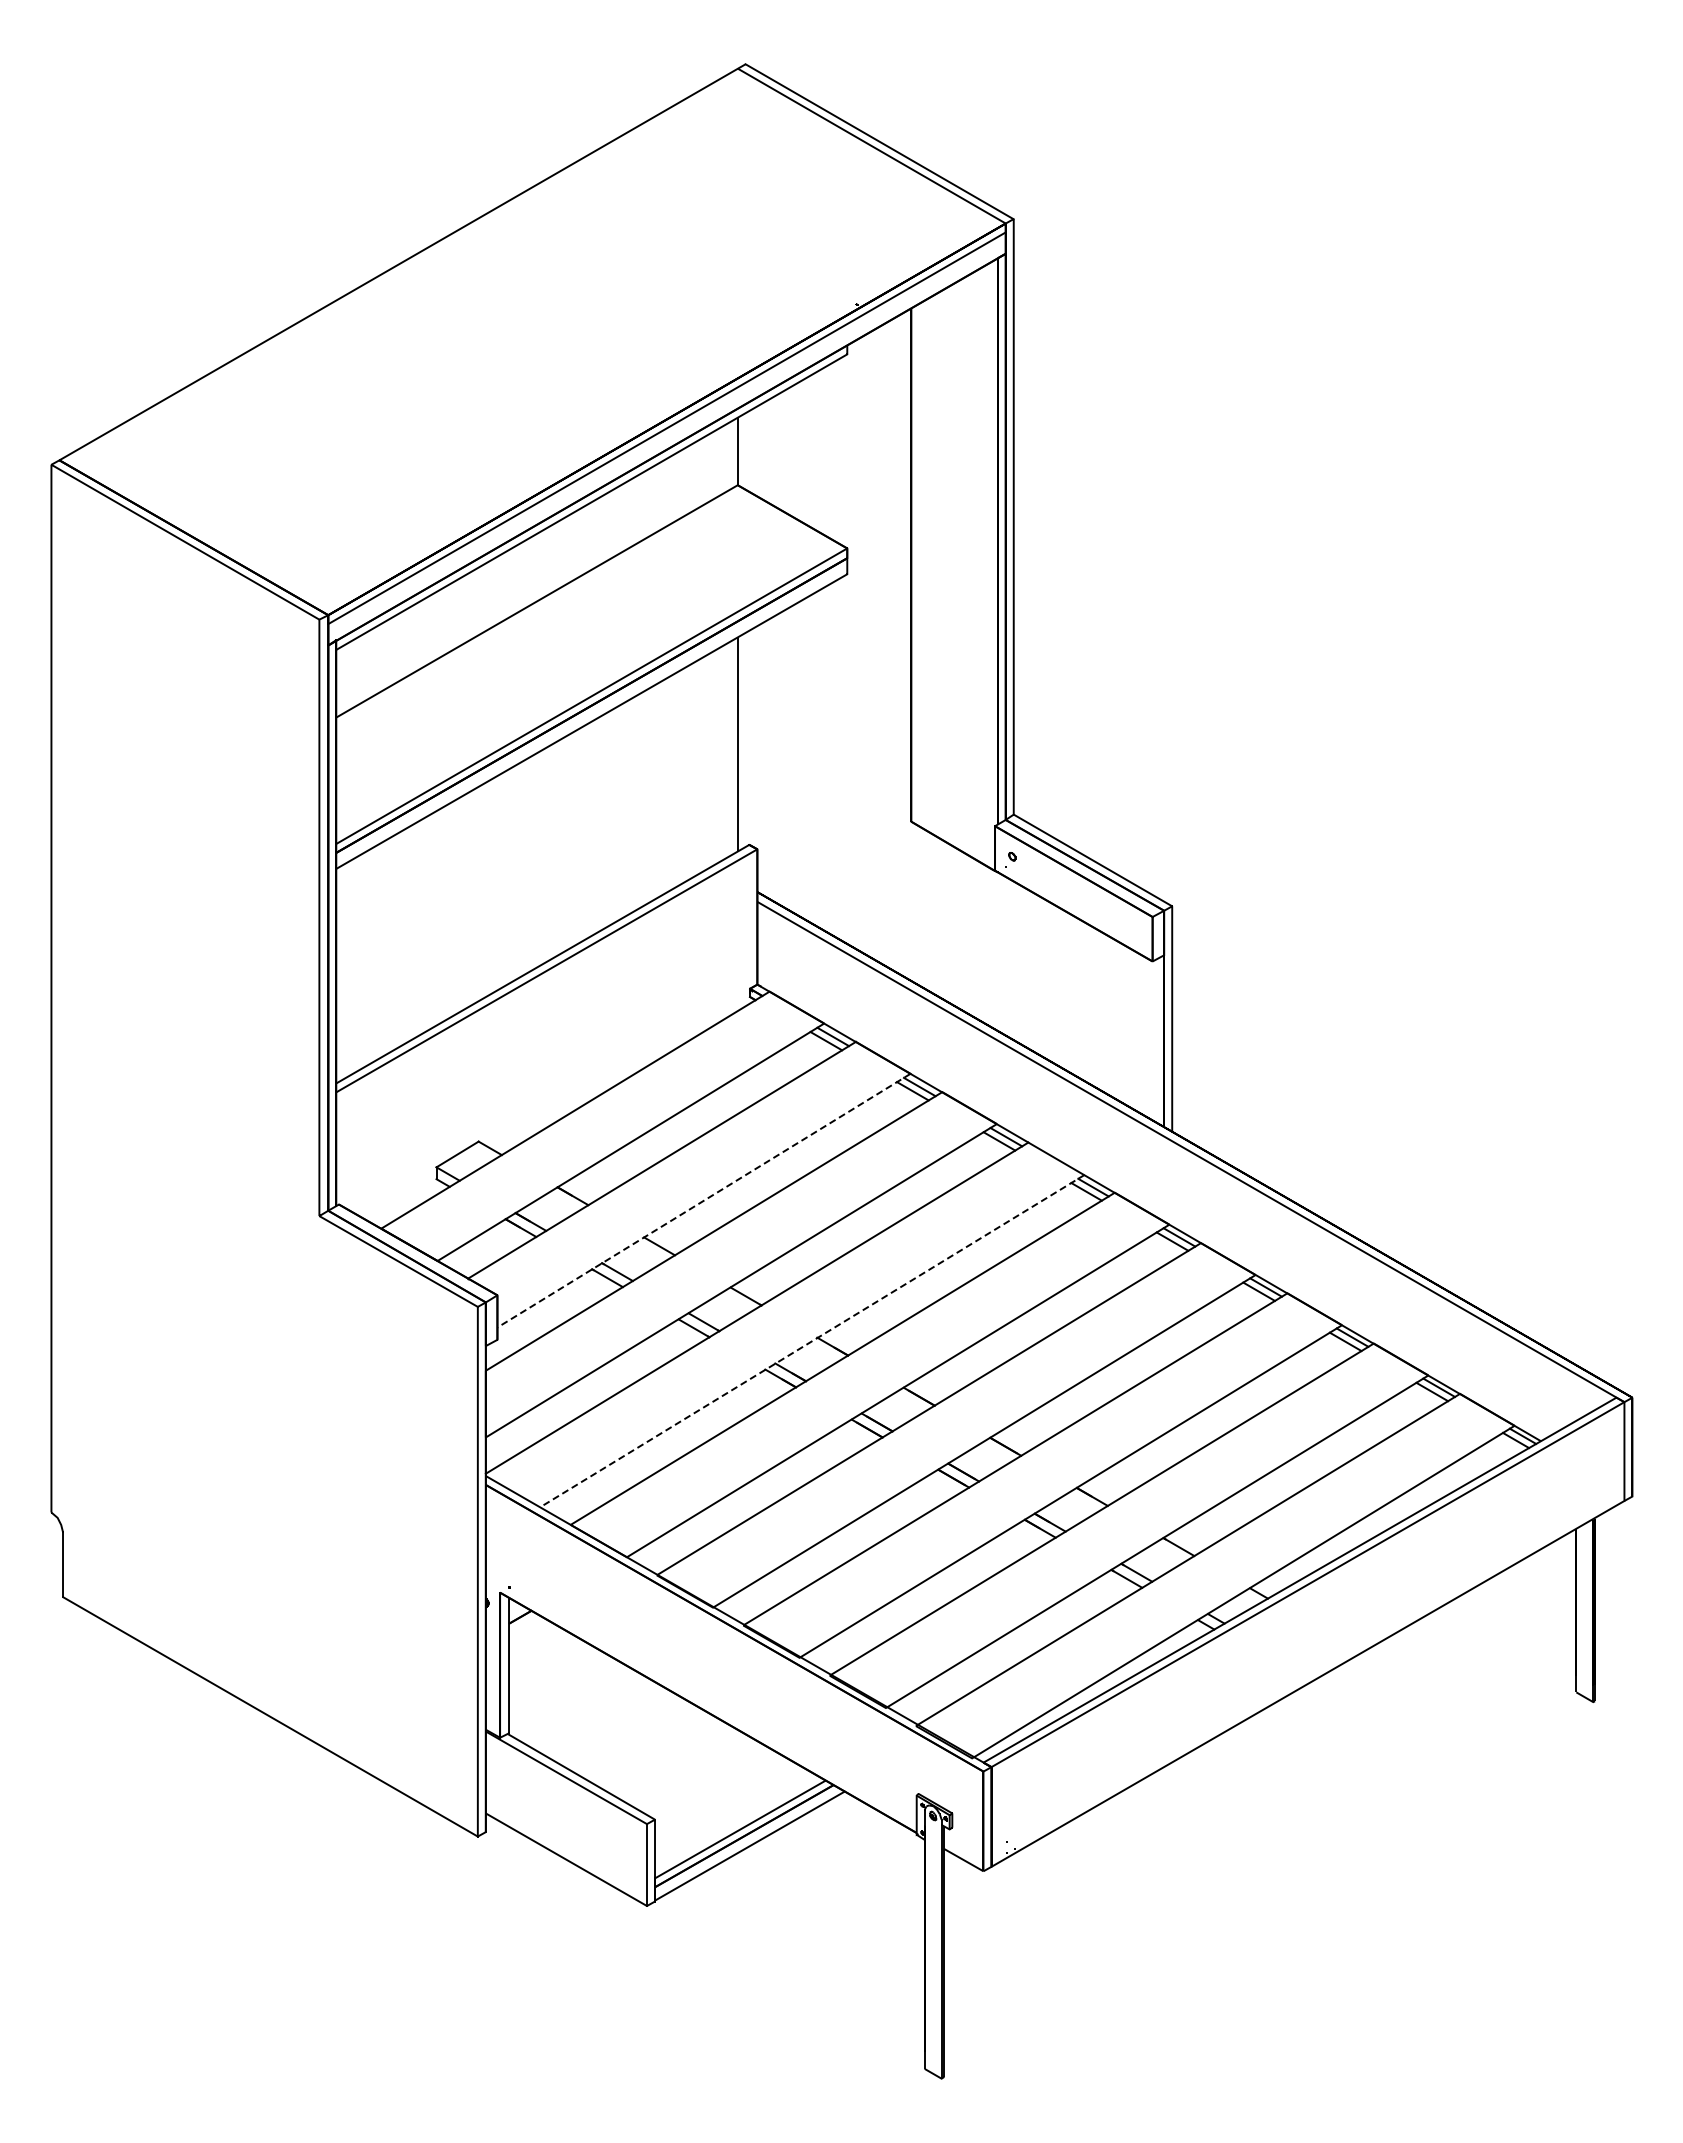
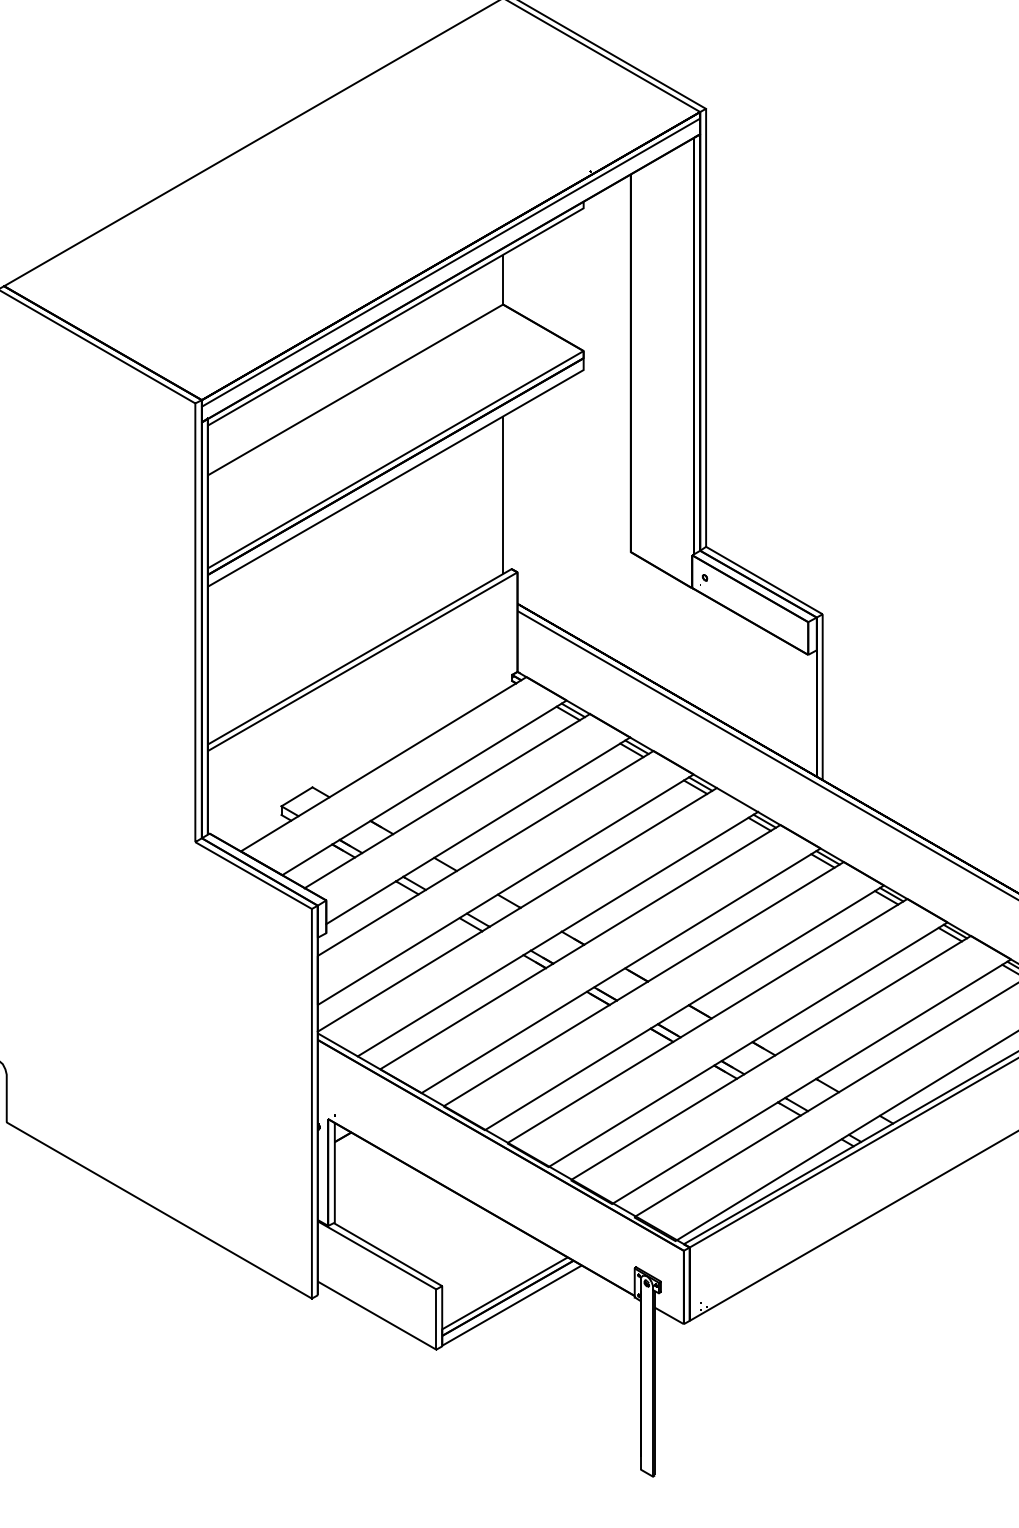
line: (703, 1200) -> (477, 830), dashed -> solid
line: (812, 1341) -> (558, 934), dashed -> solid

